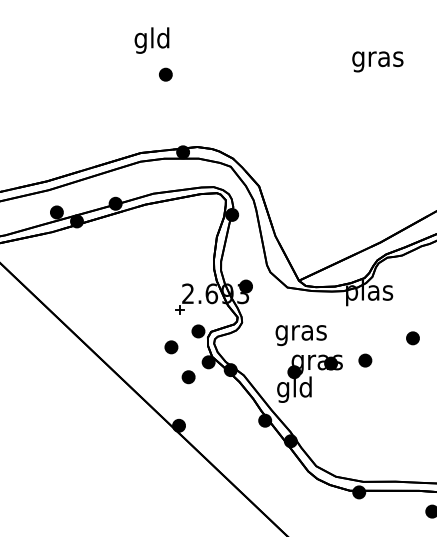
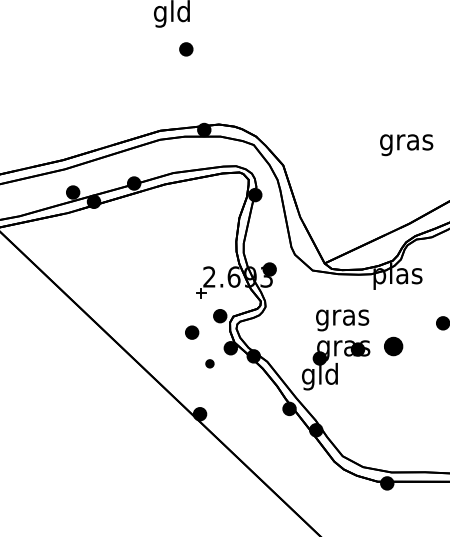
text: (377, 61) -> (406, 144), moved
text: (300, 335) -> (341, 320), moved
part: (365, 360) -> (393, 346), size x1.4
part: (188, 377) -> (209, 364), size x0.6

